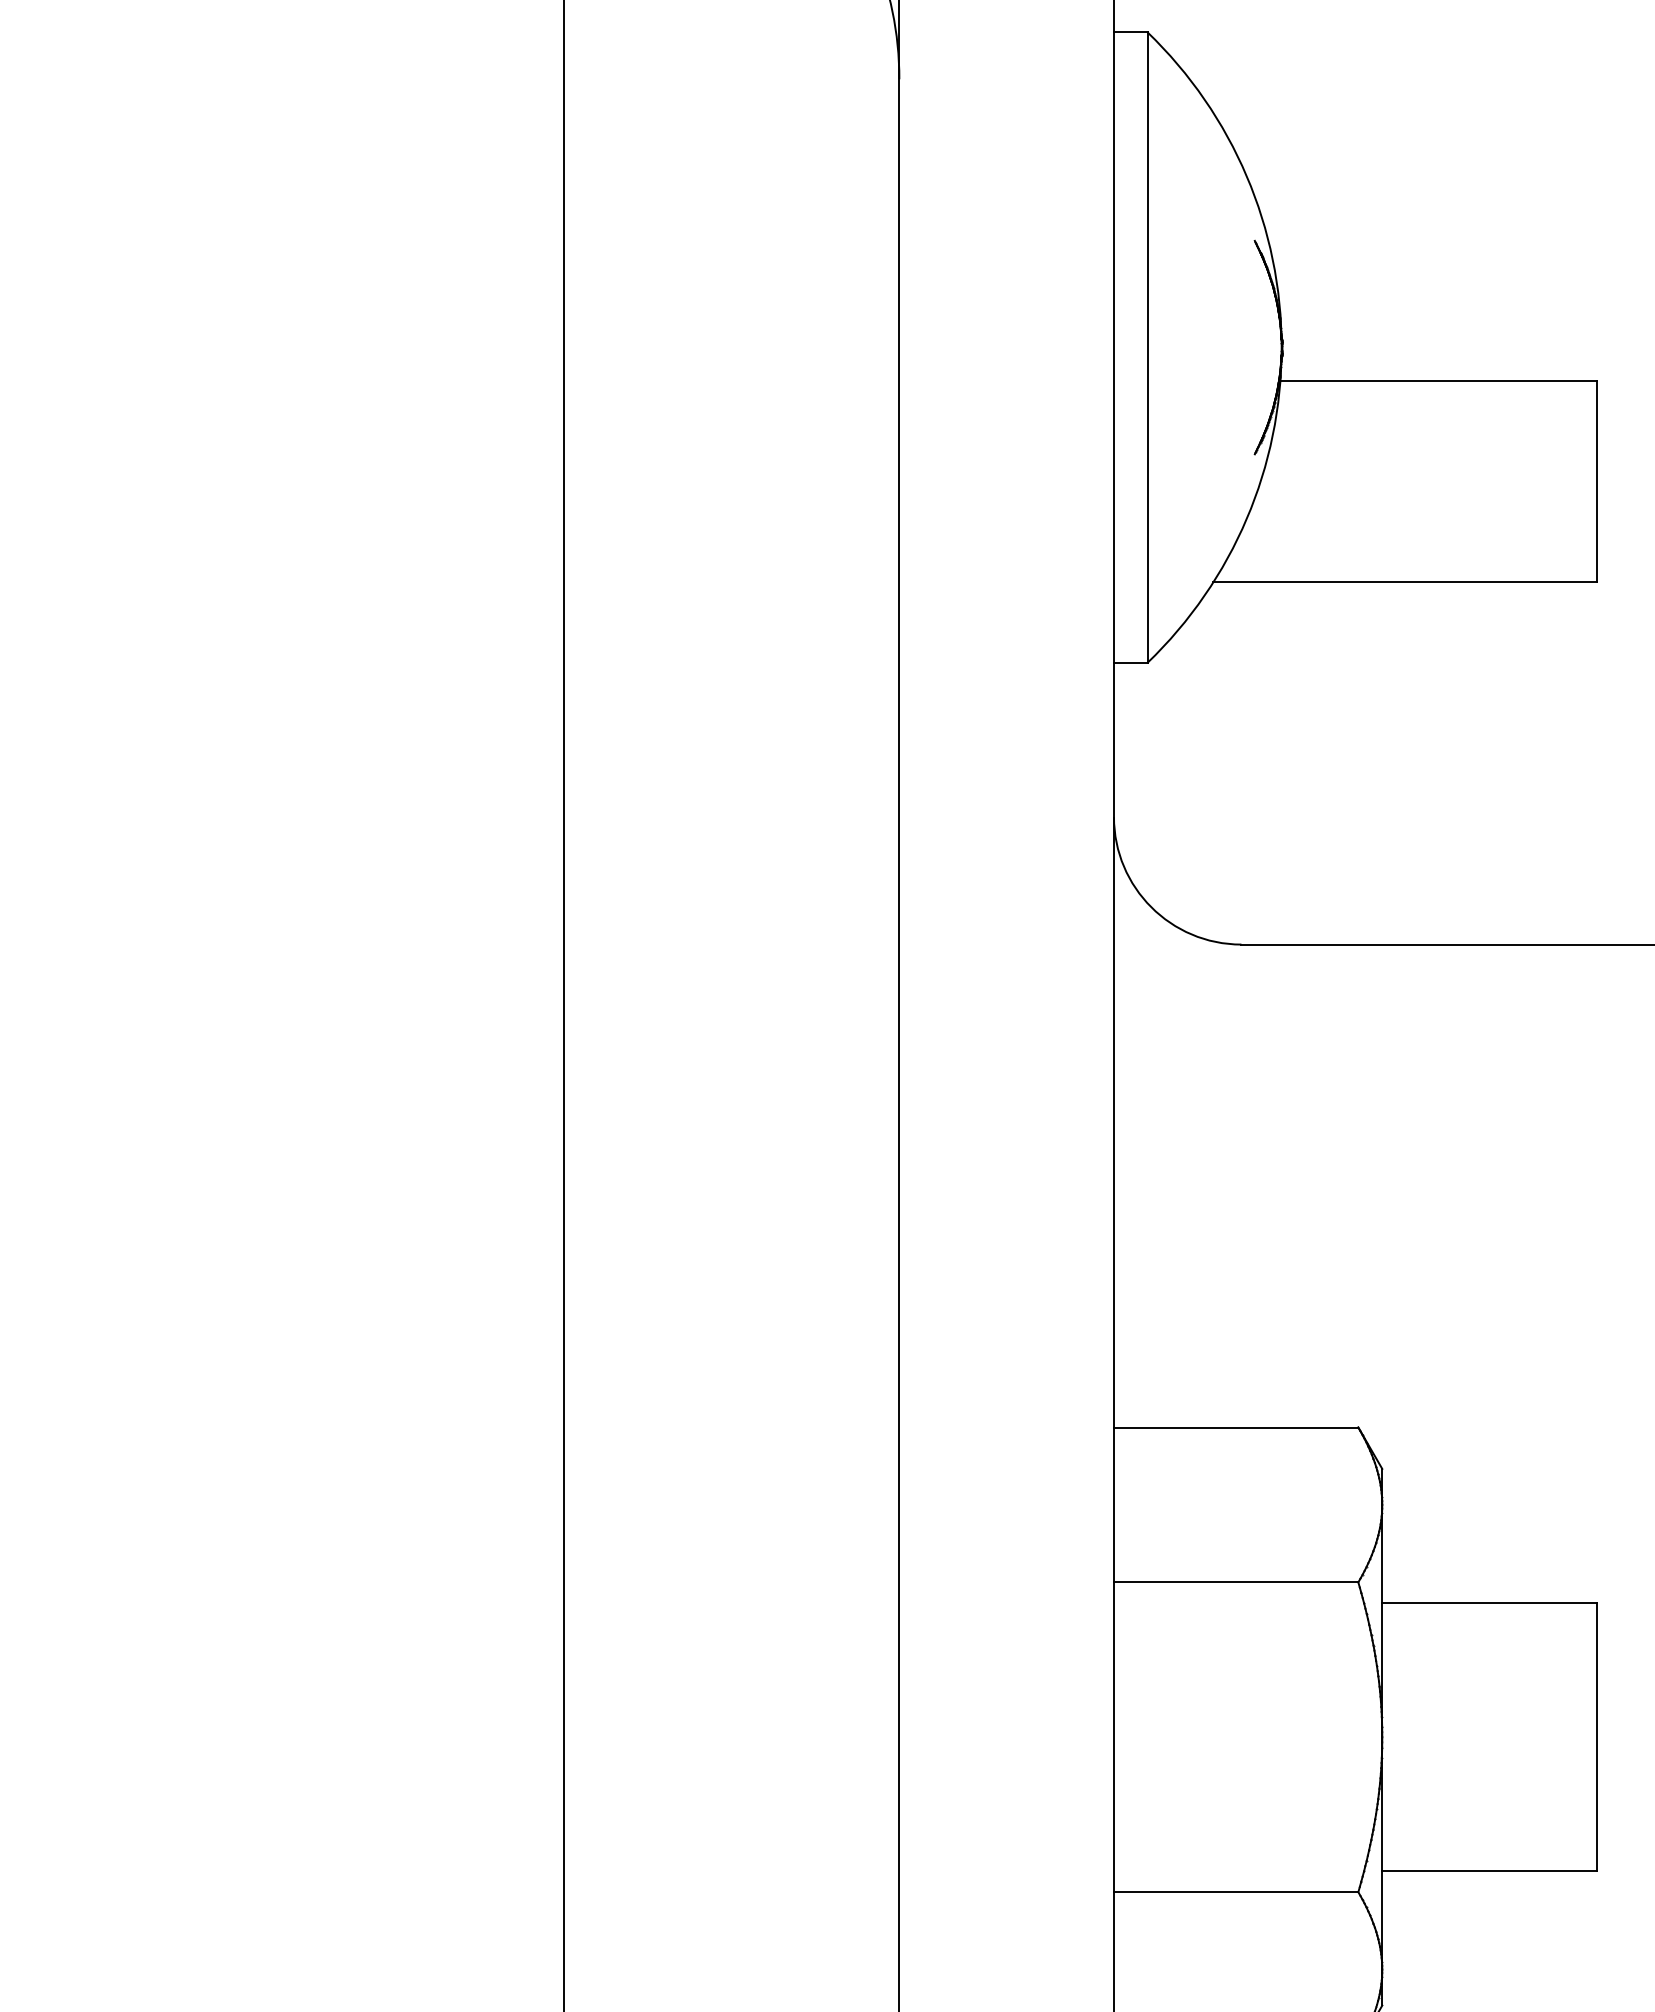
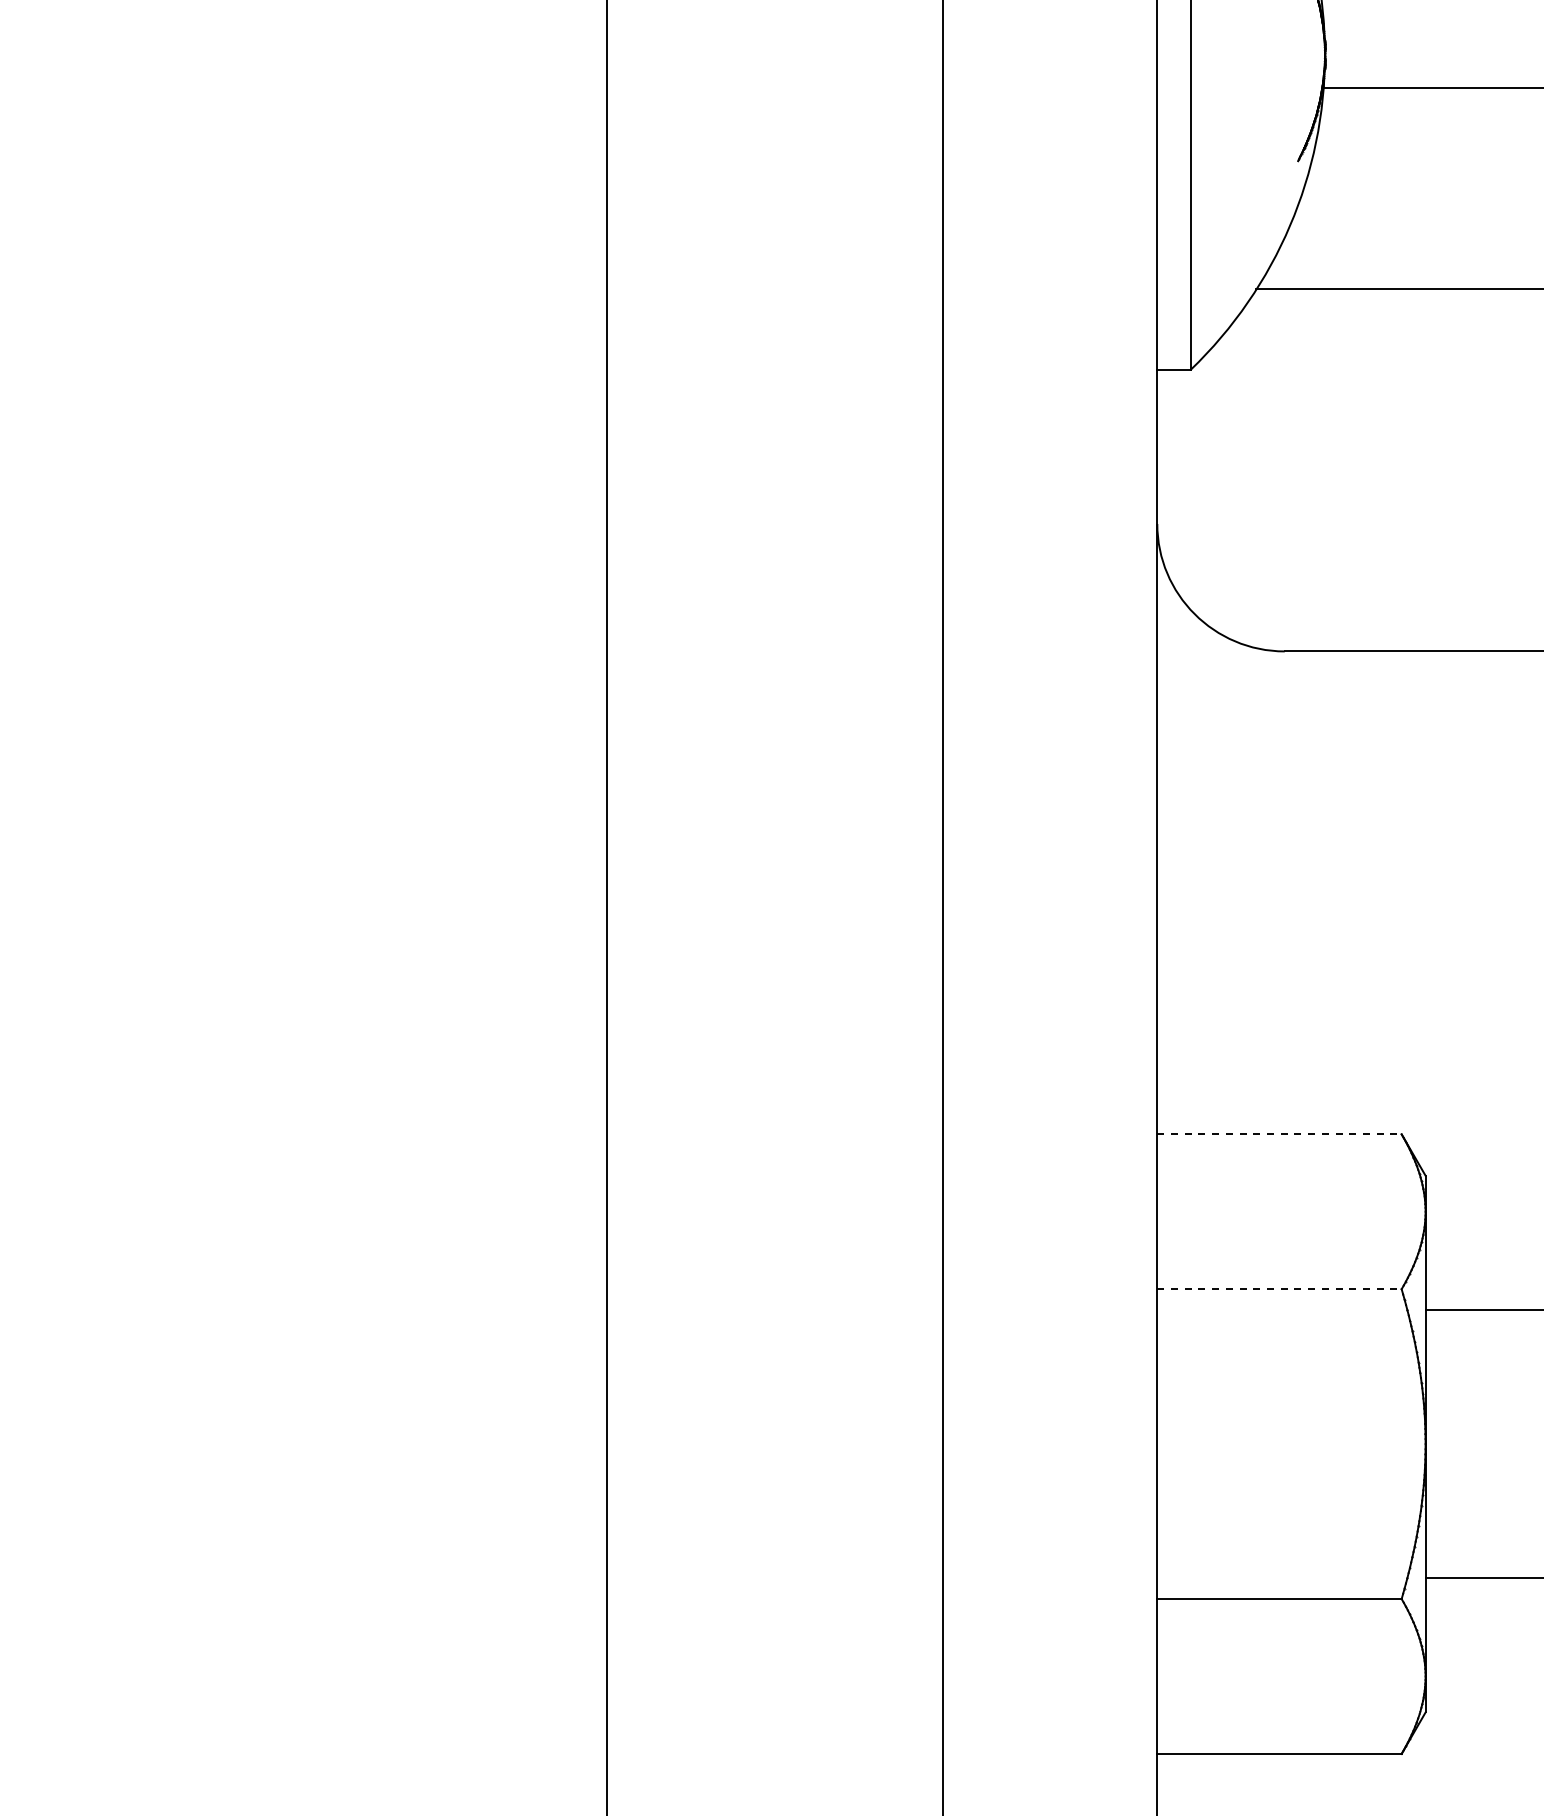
line: (1236, 1427) -> (1279, 1134), solid -> dashed
line: (1236, 1582) -> (1279, 1289), solid -> dashed

